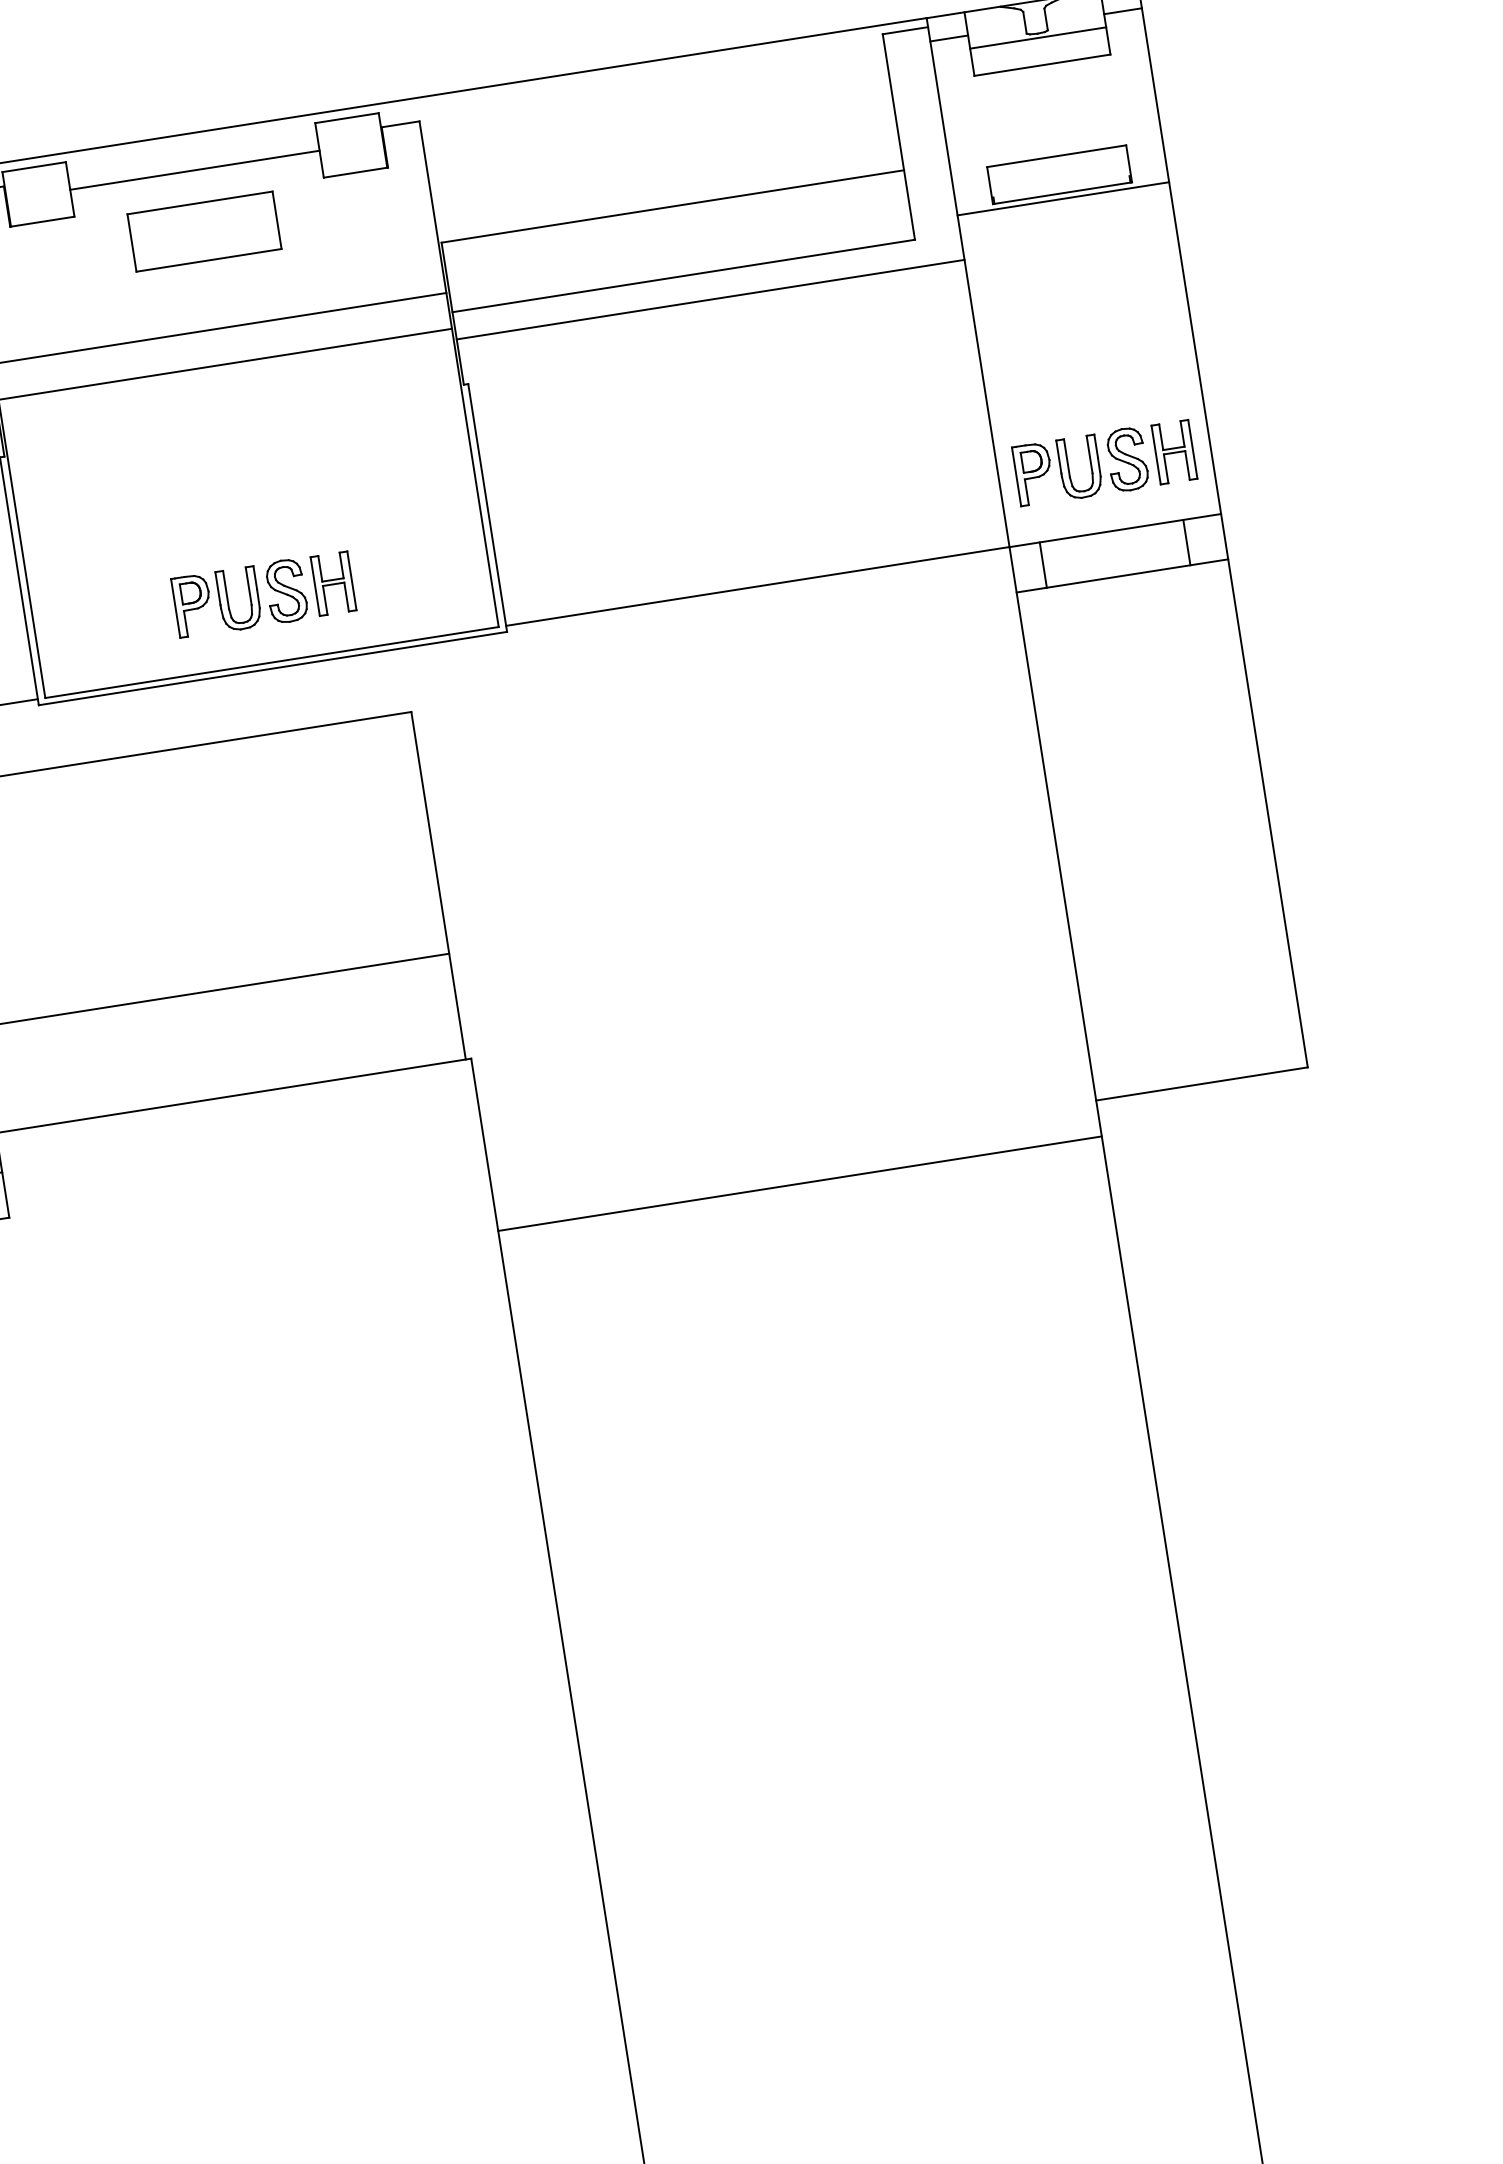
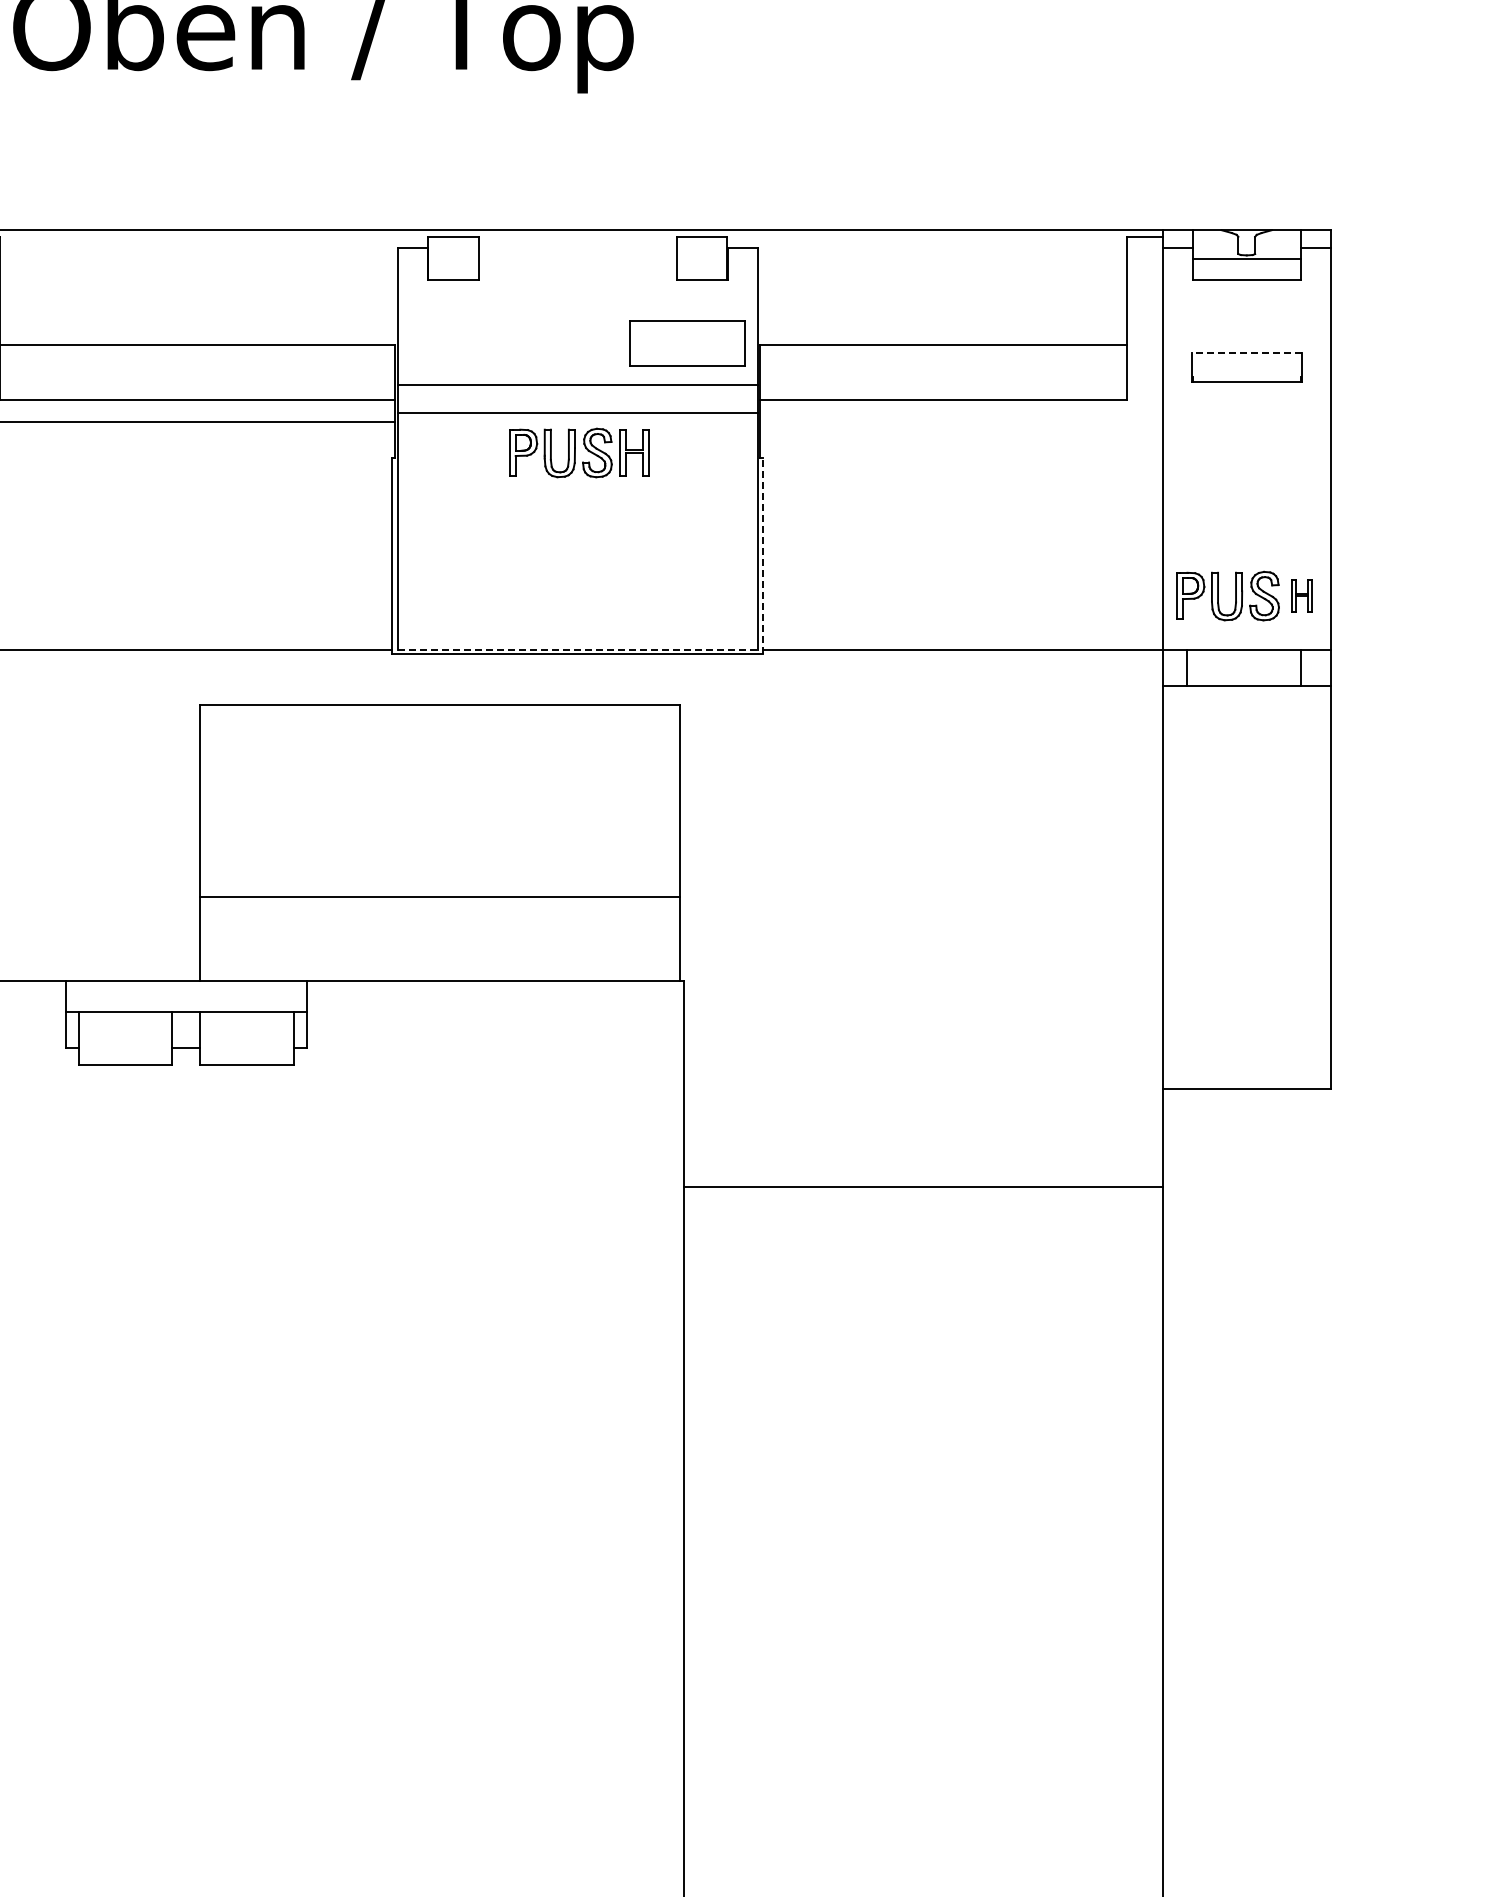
line: (1056, 156) -> (1246, 352), solid -> dashed
line: (194, 170) -> (577, 259), removed
line: (1063, 198) -> (1246, 386), removed
part: (204, 231) -> (687, 343), moved
line: (709, 299) -> (960, 421), removed
part: (1174, 451) -> (1302, 595), size x0.7
line: (487, 507) -> (763, 555), solid -> dashed
part: (263, 594) -> (579, 452), moved
line: (271, 662) -> (577, 649), solid -> dashed
line: (798, 1184) -> (922, 1187), moved

